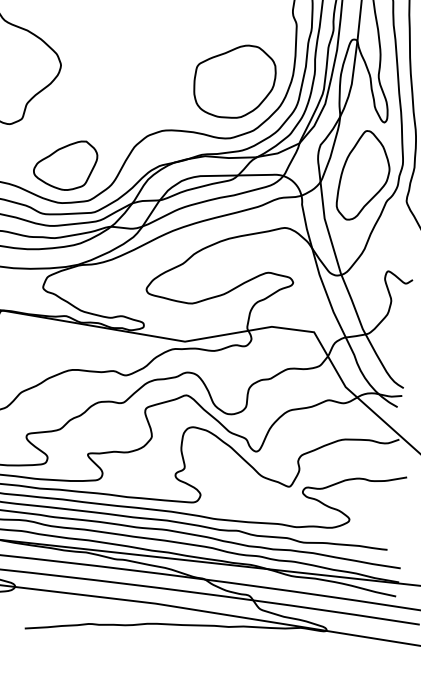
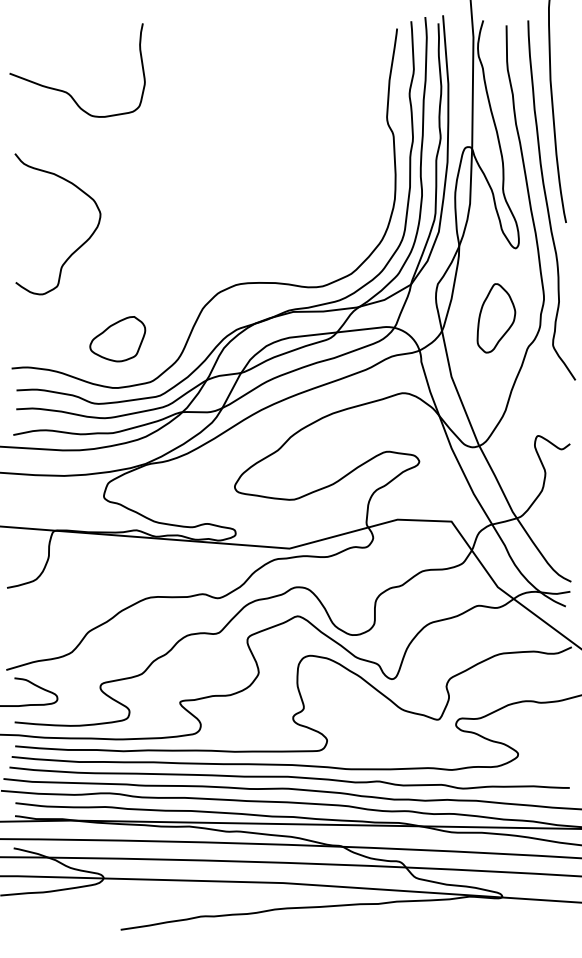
part: (234, 81) -> (321, 213), removed
part: (65, 164) -> (117, 338), size x0.7
part: (364, 176) -> (496, 318), size x0.6

